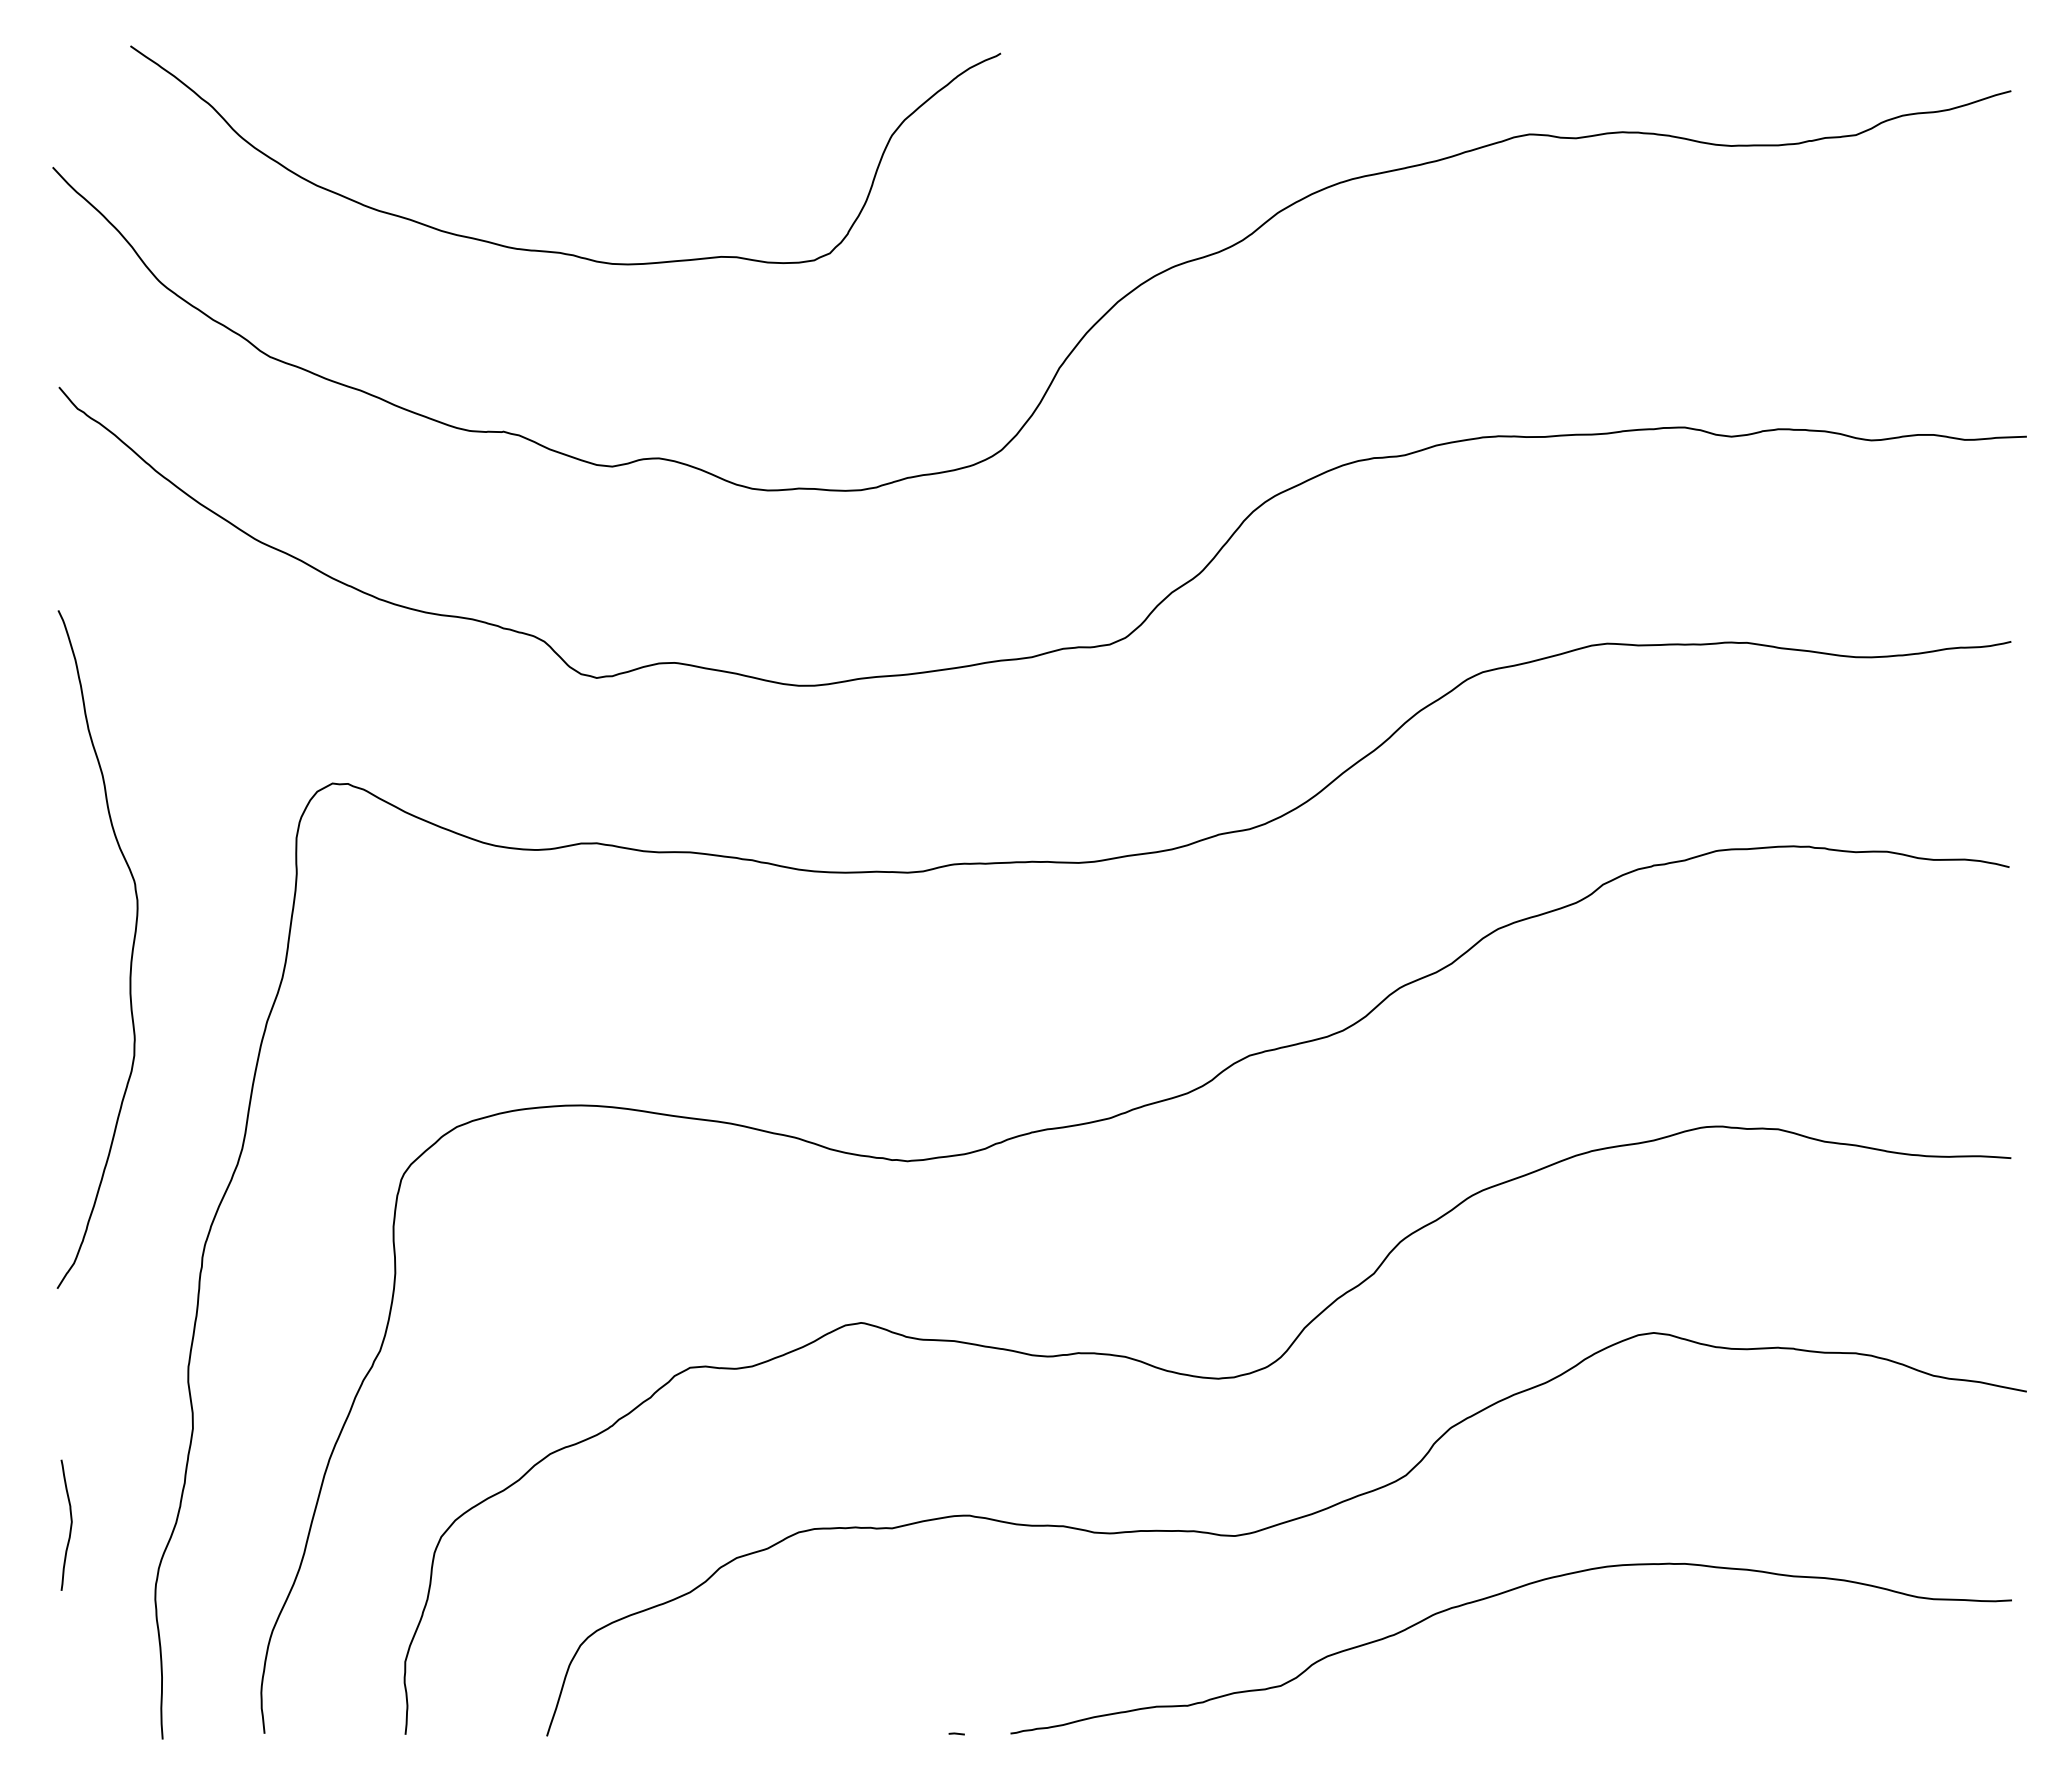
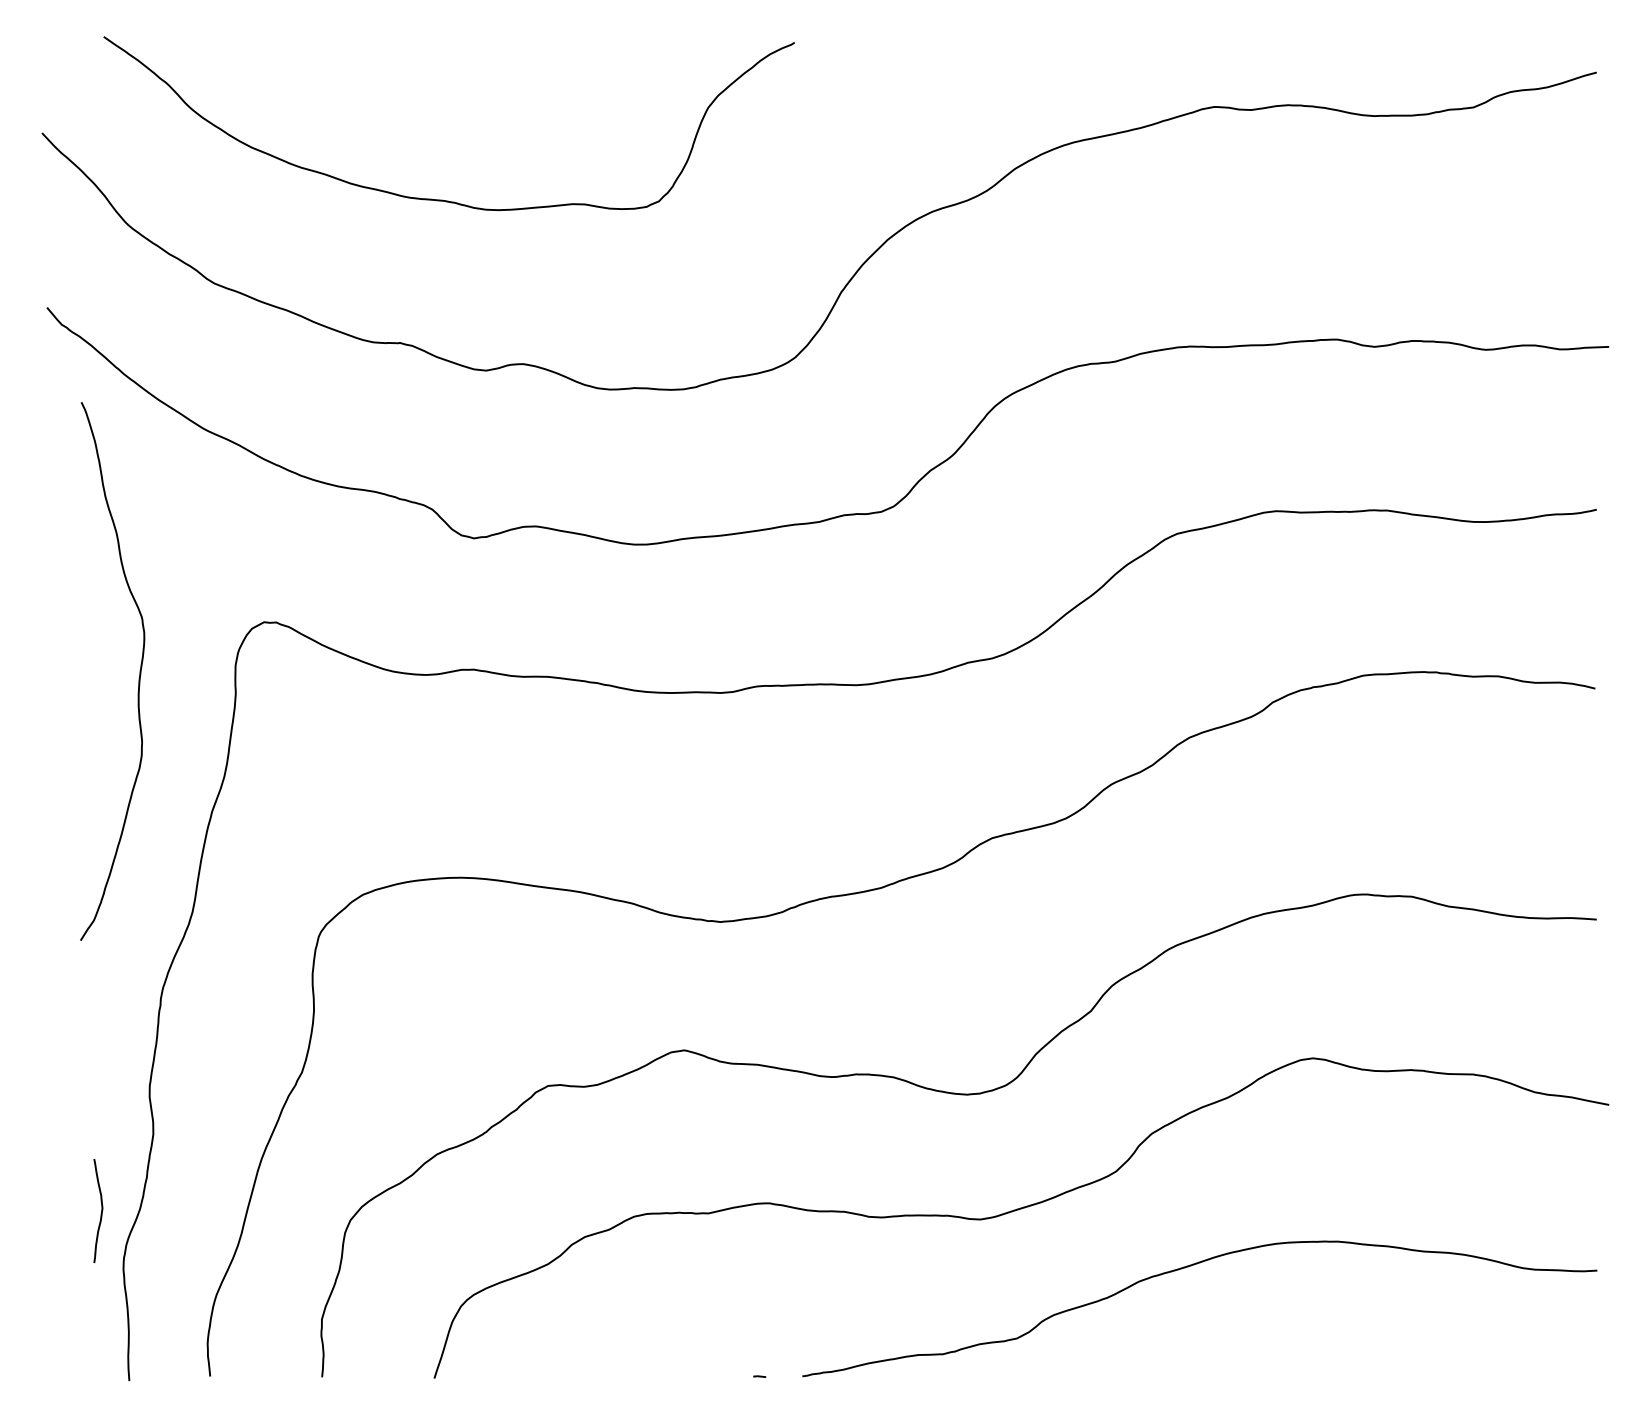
curve: (131, 950) -> (139, 672), moved
curve: (70, 1524) -> (101, 1210), moved

